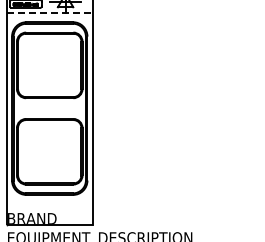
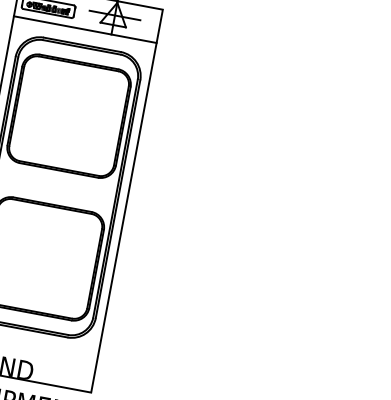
line: (50, 13) -> (86, 30), dashed -> solid

